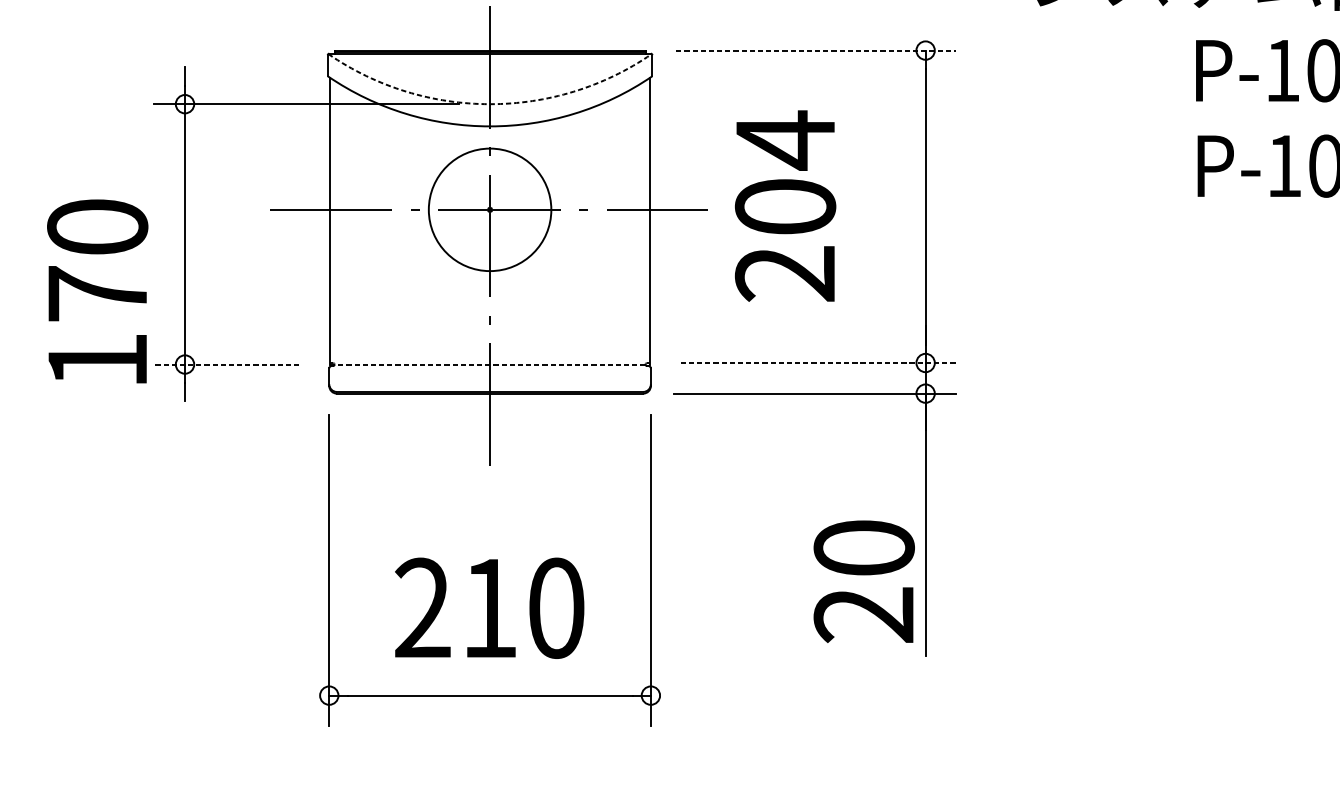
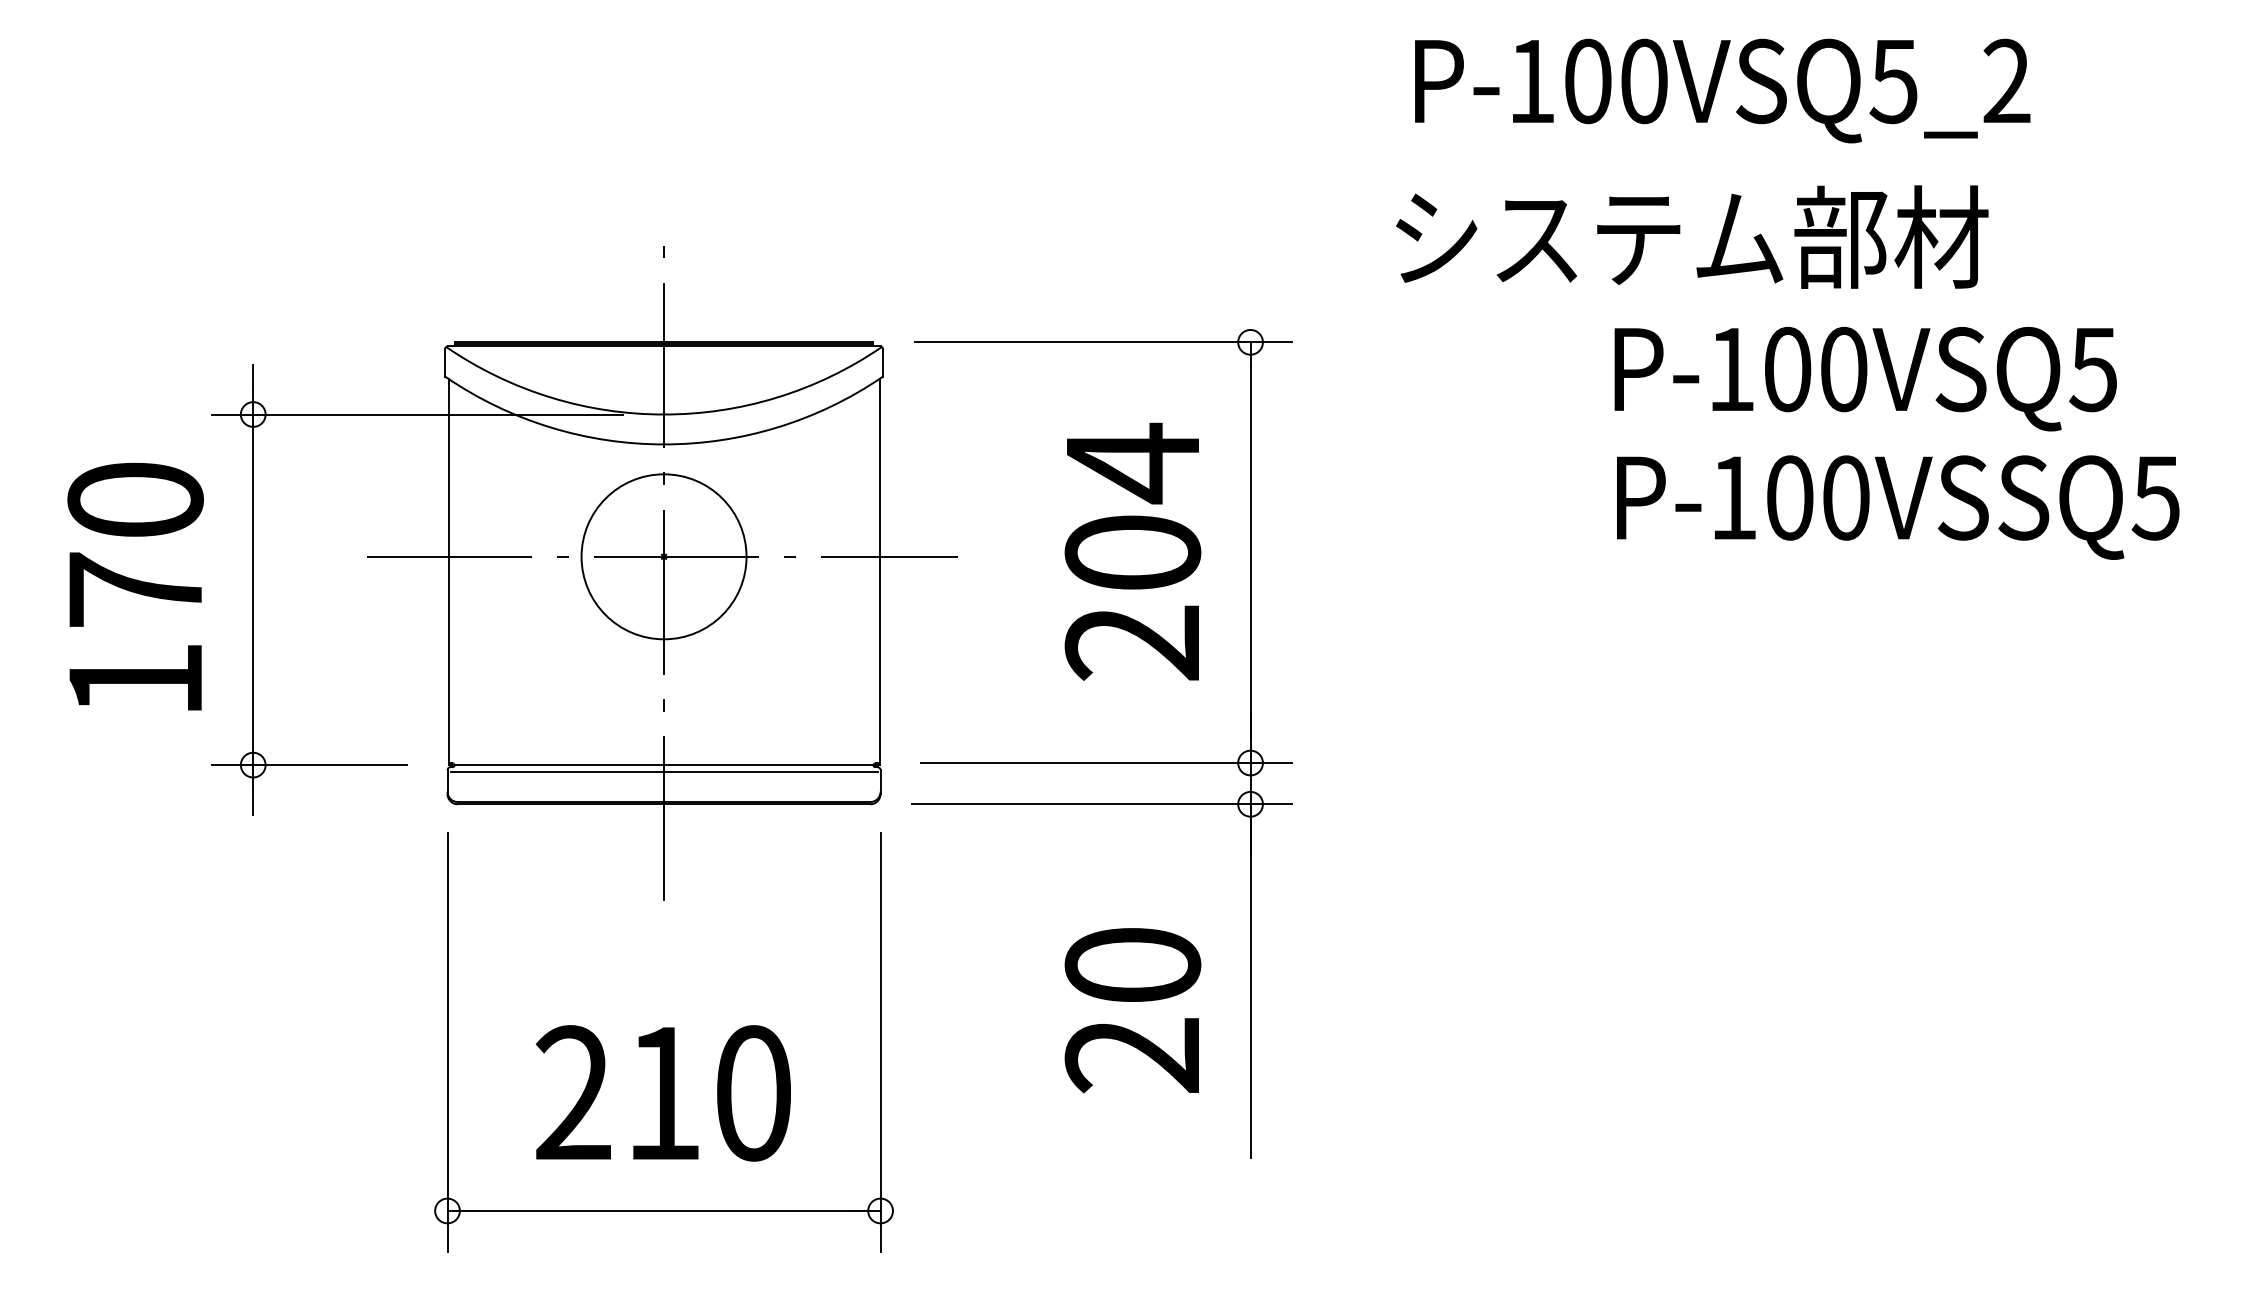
line: (816, 50) -> (1103, 342), dashed -> solid
arc: (490, 104) -> (664, 414), dashed -> solid
text: (785, 205) -> (1132, 551), moved
text: (97, 291) -> (135, 586), moved
line: (818, 363) -> (1106, 763), dashed -> solid
line: (226, 364) -> (309, 765), dashed -> solid
line: (490, 364) -> (664, 765), dashed -> solid
line: (489, 370) -> (663, 772), added
text: (863, 581) -> (1132, 1010), moved

